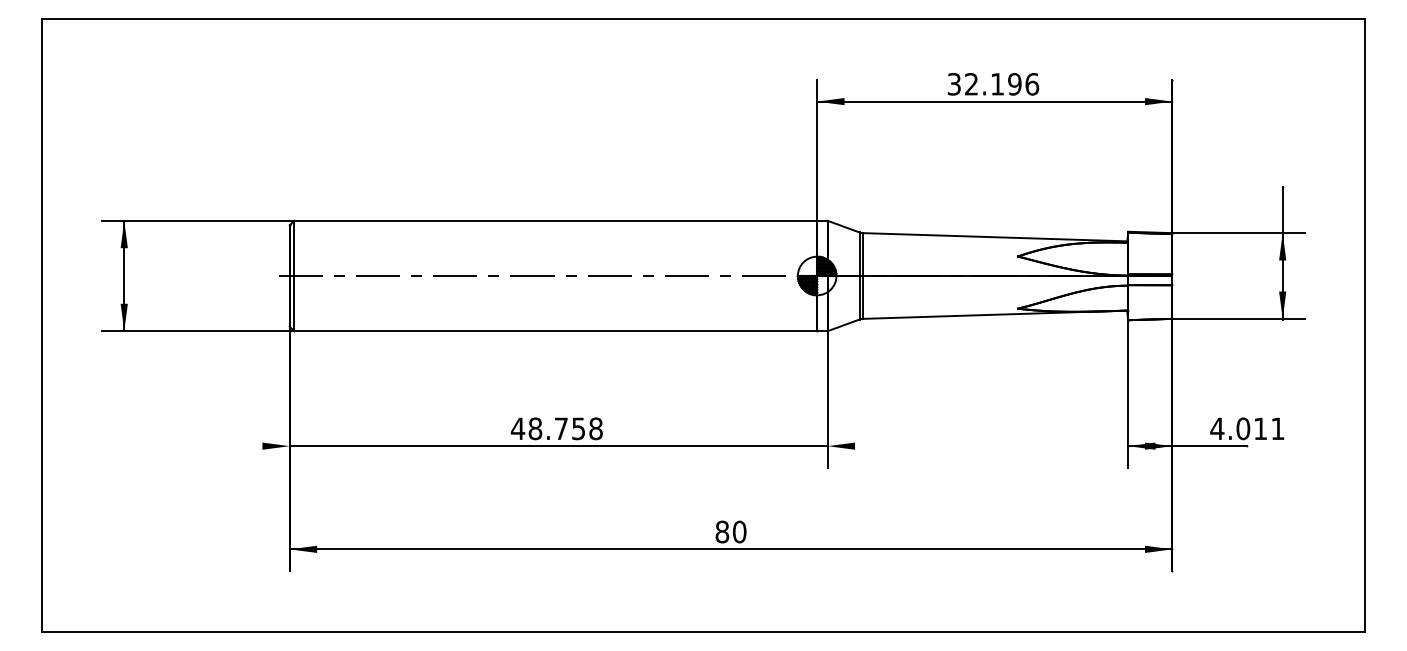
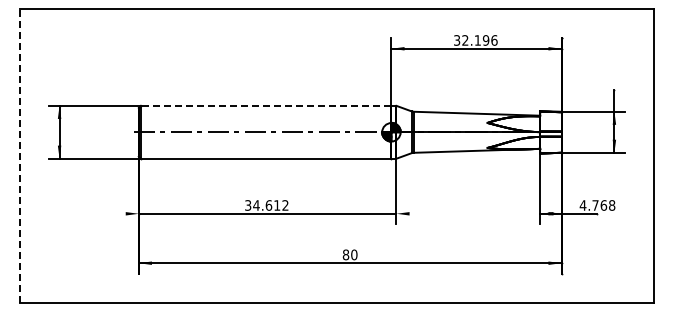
line: (554, 220) -> (265, 105), solid -> dashed
line: (42, 326) -> (20, 156), solid -> dashed
text: (556, 428) -> (266, 205), 48.758 -> 34.612
text: (1259, 428) -> (603, 205), 4.011 -> 4.768

